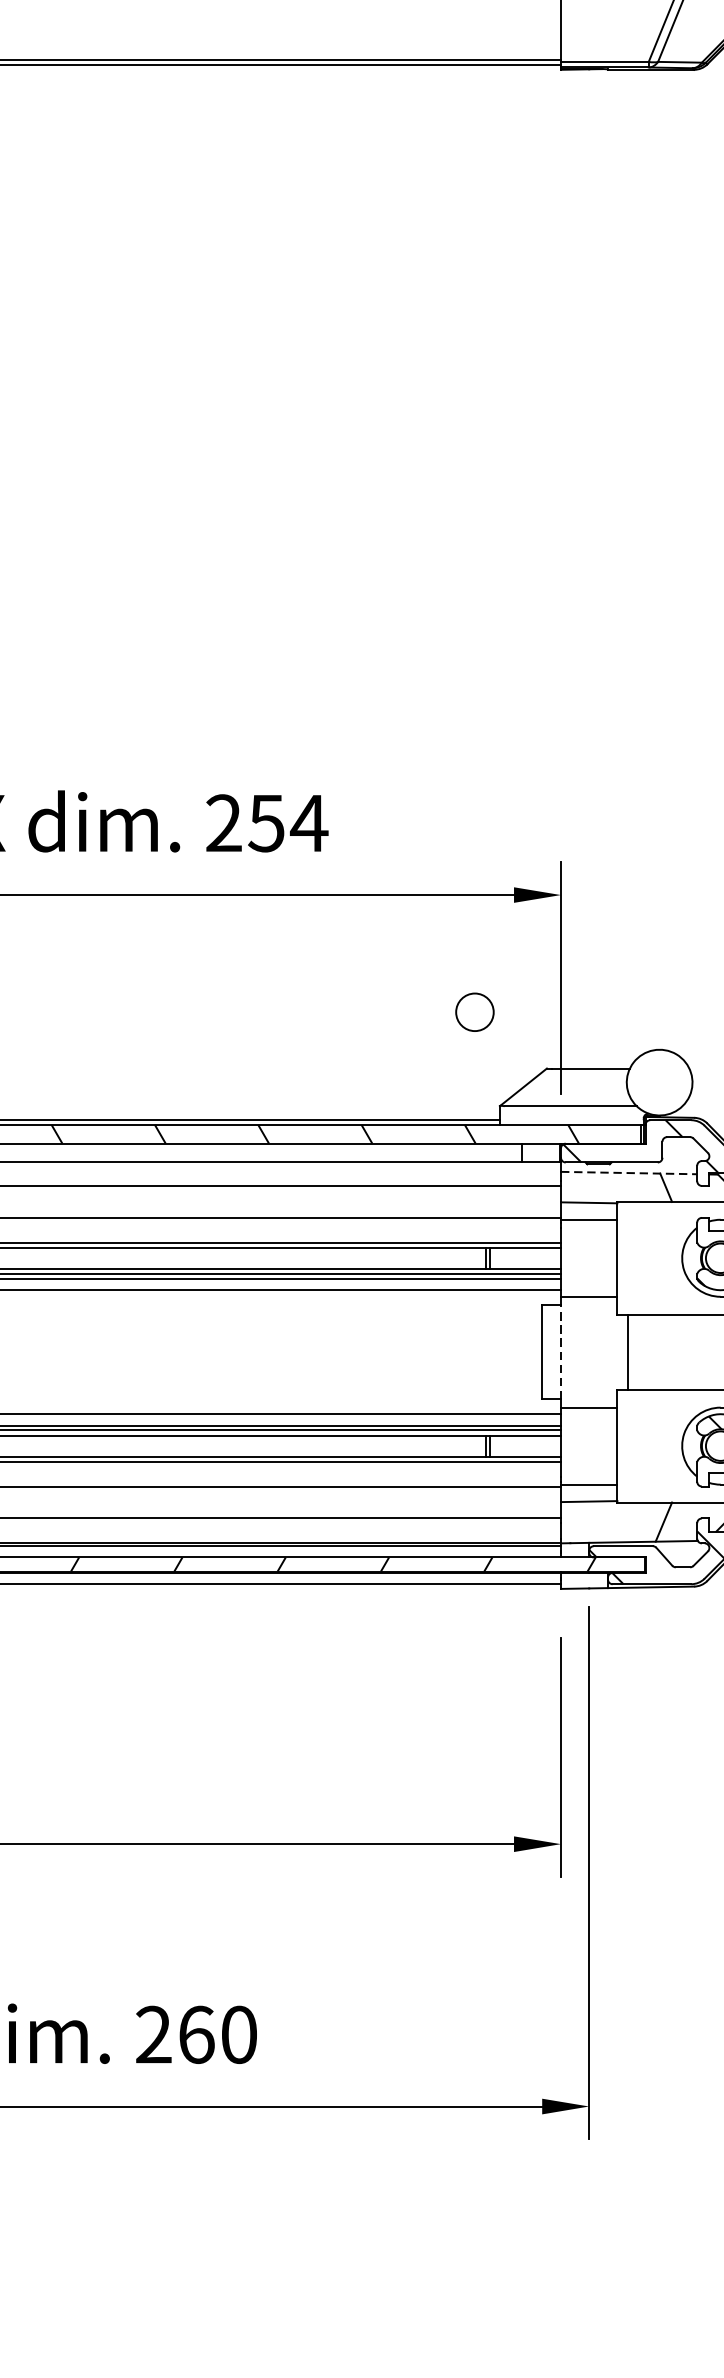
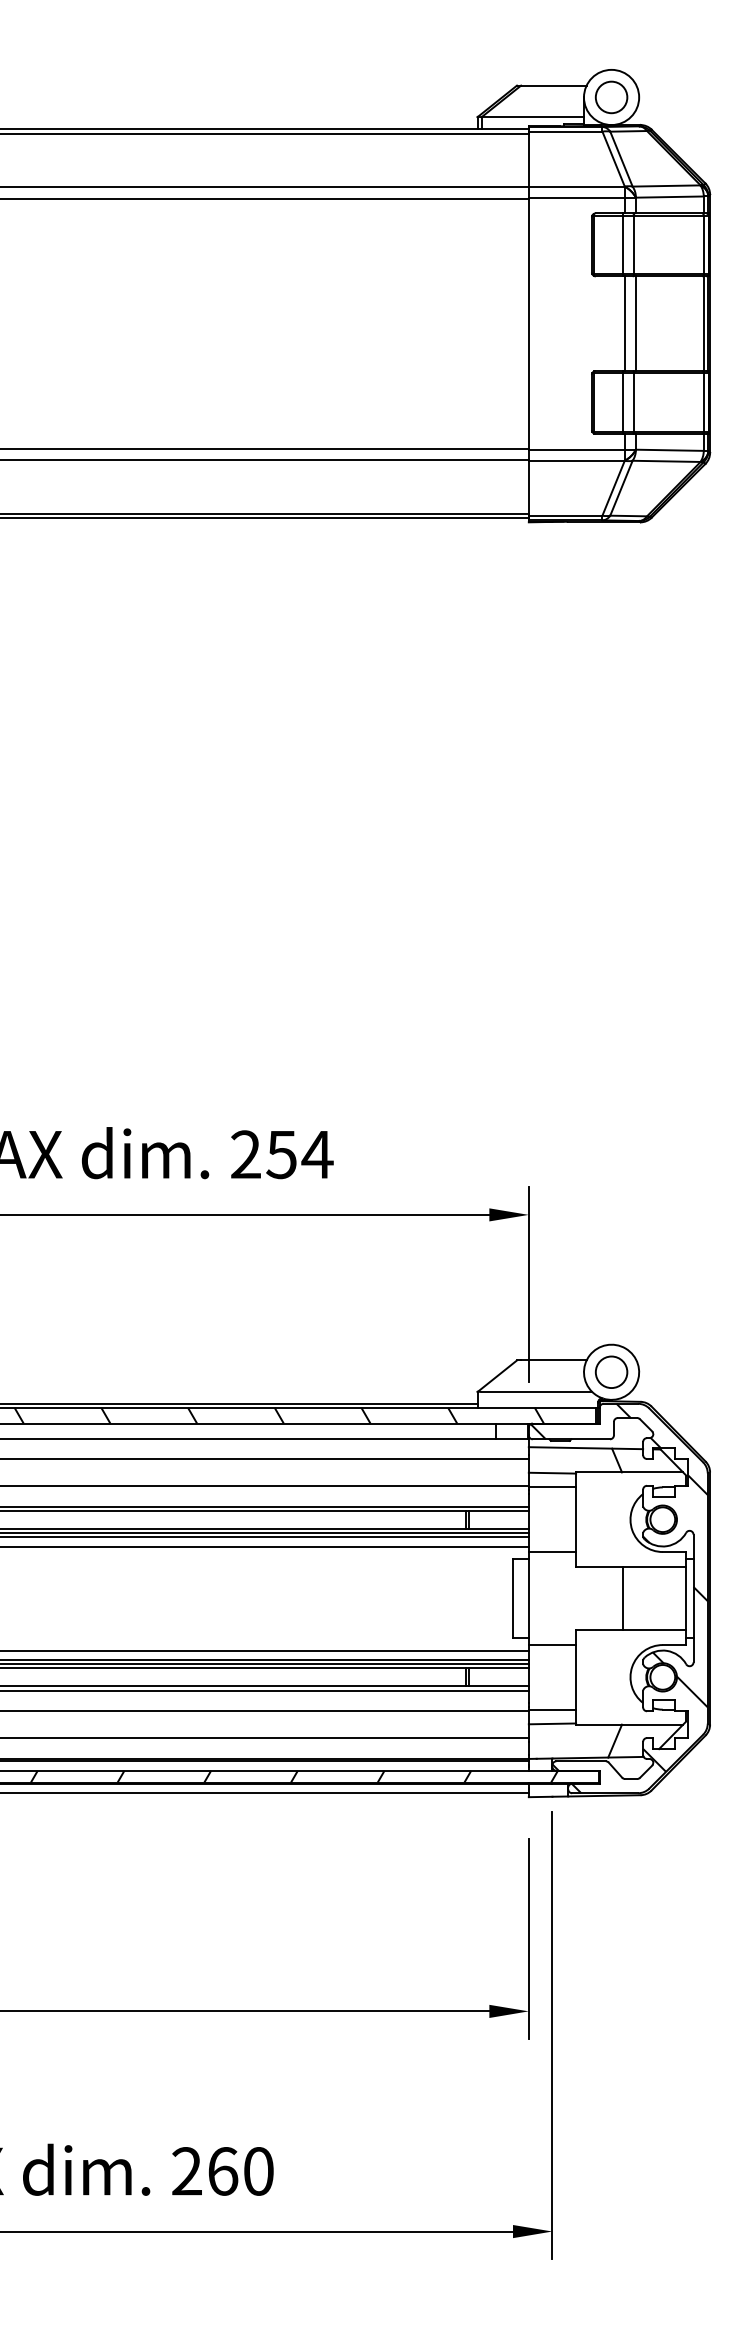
circle: (474, 1011) -> (611, 1371), moved
line: (629, 1173) -> (586, 1448), dashed -> solid
line: (560, 1352) -> (528, 1598), dashed -> solid
line: (628, 1352) -> (623, 1598), moved

